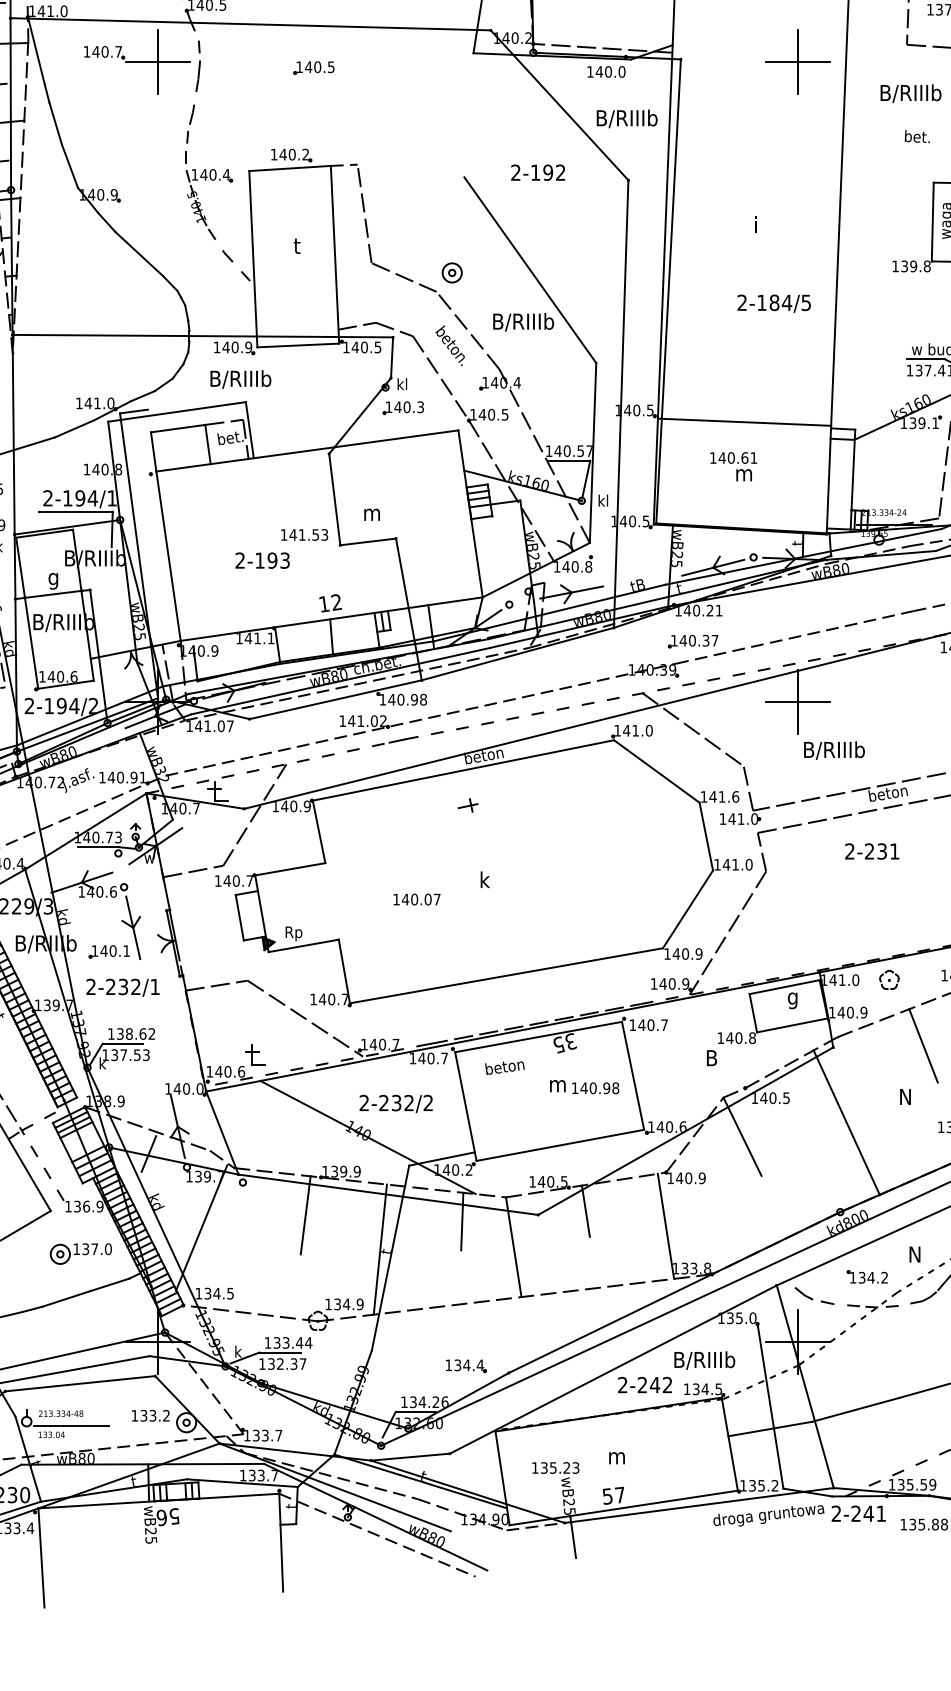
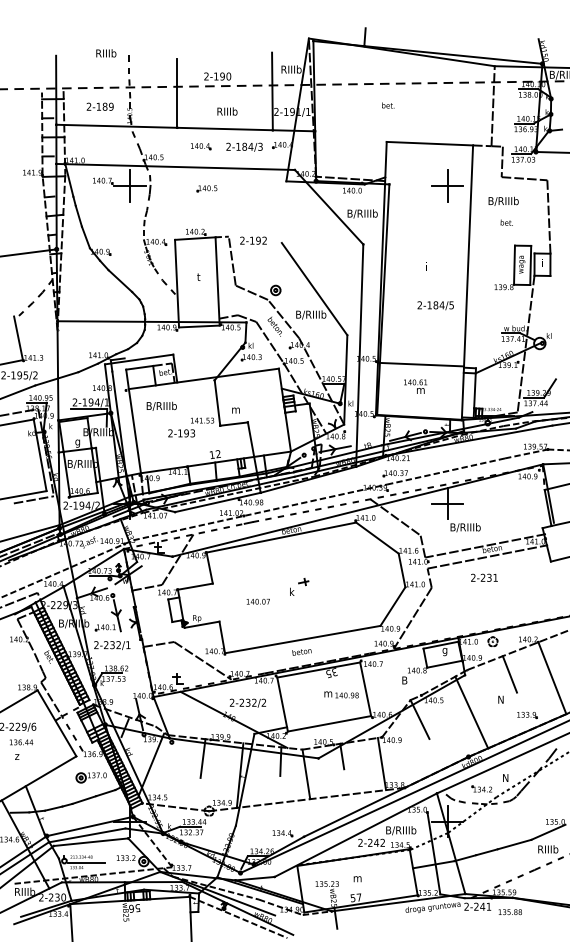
text: (538, 172) -> (253, 240), moved
text: (240, 377) -> (161, 405), moved
part: (467, 806) -> (303, 582), moved
text: (503, 1068) -> (301, 652), moved

